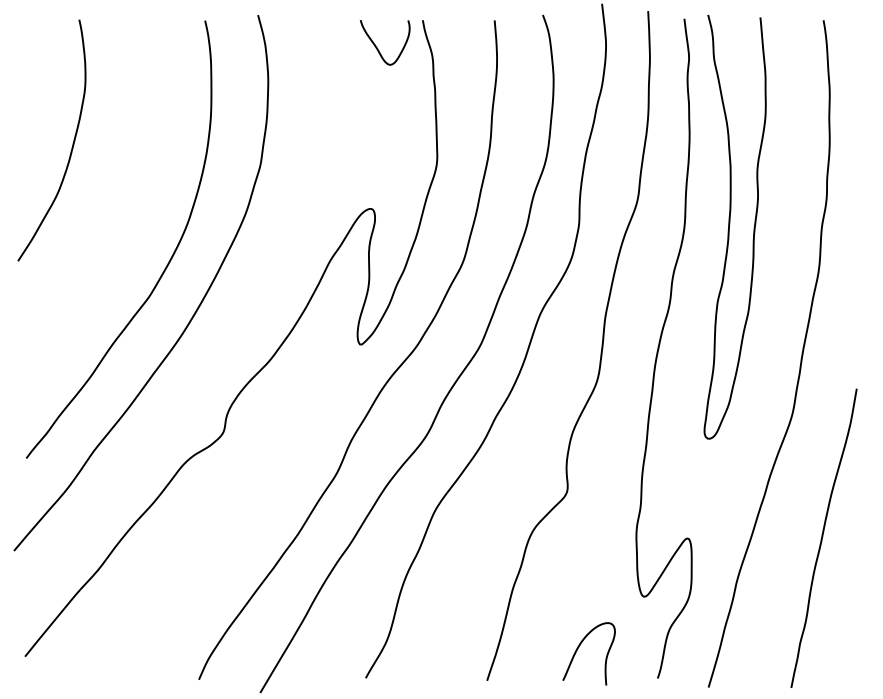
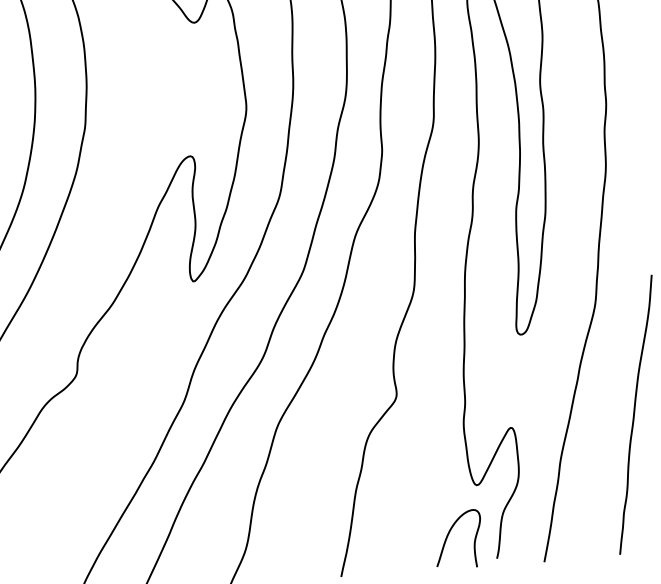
curve: (578, 649) -> (448, 536), moved

